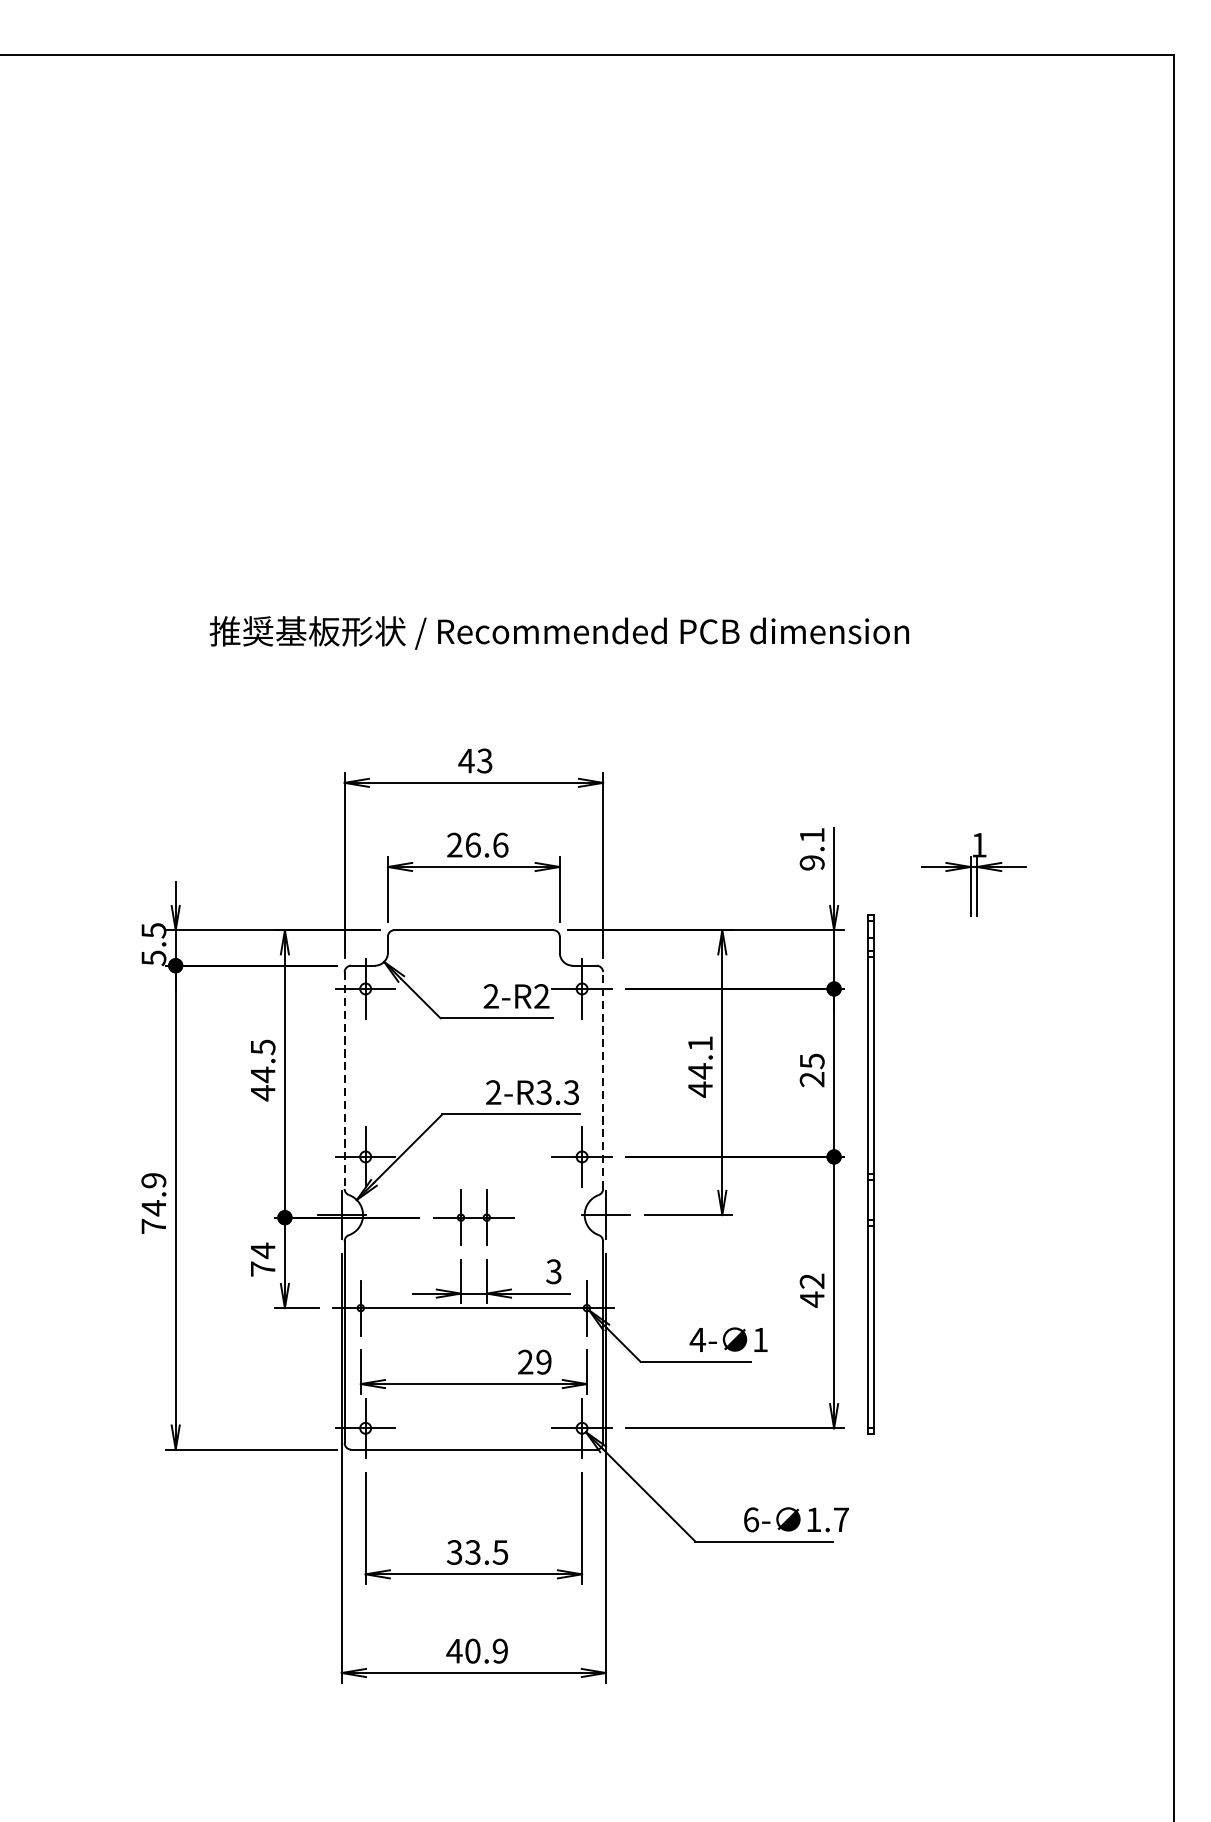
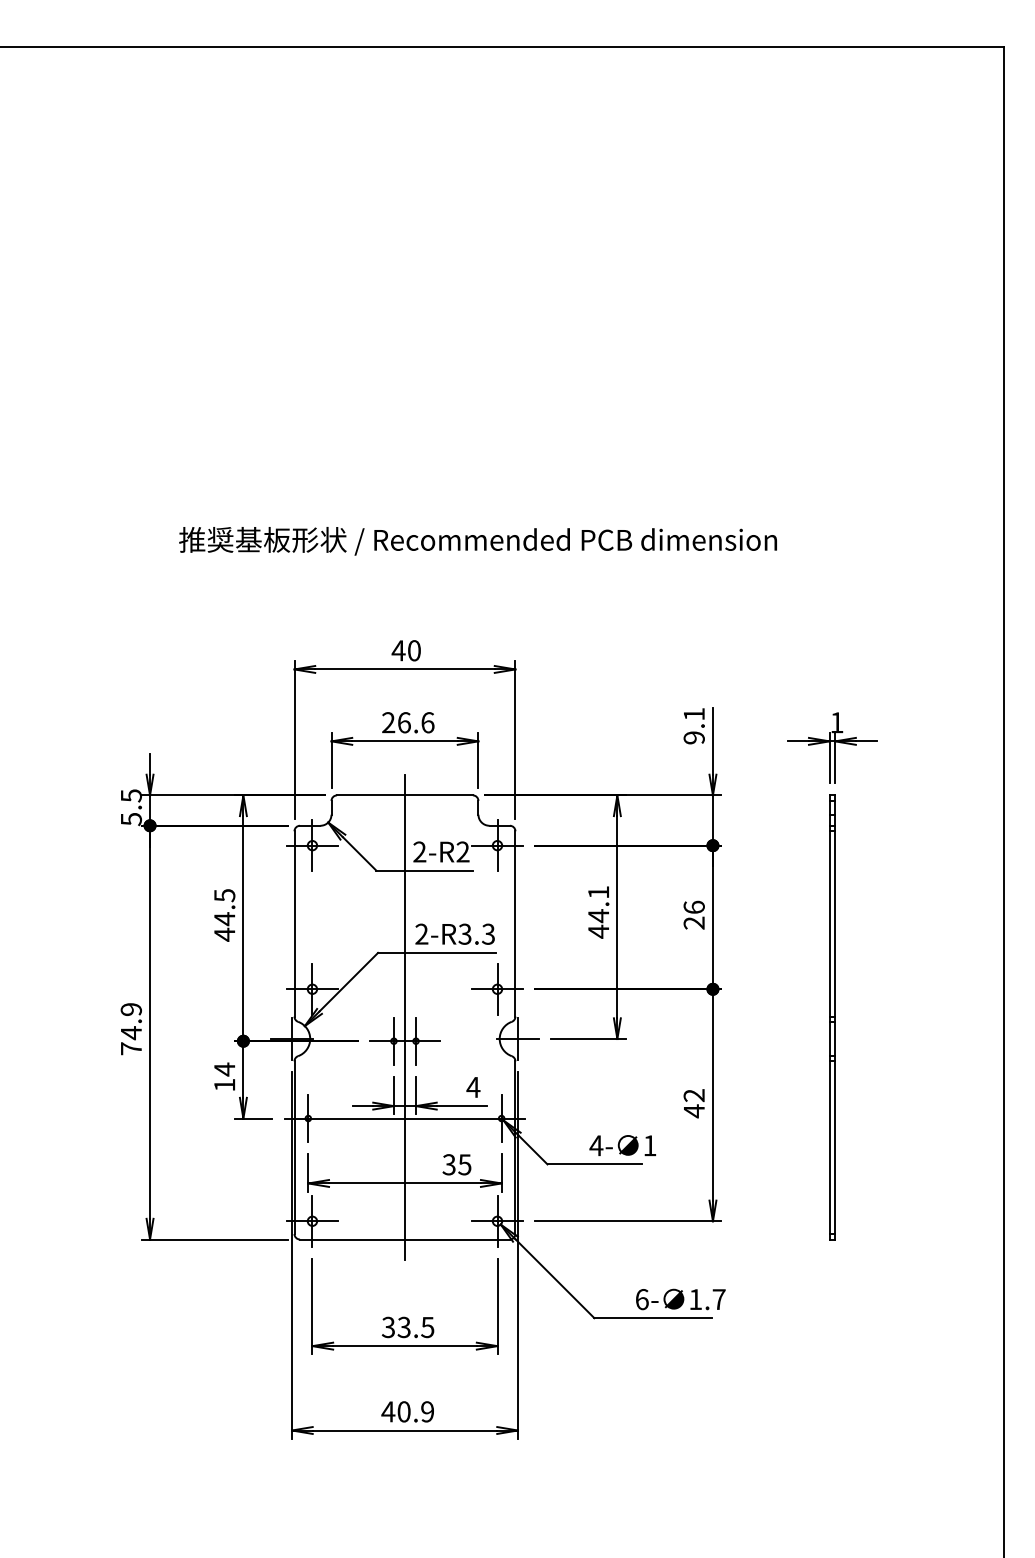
text: (483, 760) -> (413, 650), 43 -> 40
text: (811, 1061) -> (693, 907), 25 -> 26
line: (344, 1080) -> (294, 923), dashed -> solid
line: (603, 1080) -> (515, 923), dashed -> solid
part: (870, 1174) -> (832, 1017), moved
line: (473, 1189) -> (404, 1017), added
text: (262, 1268) -> (224, 1084), 74 -> 14
text: (554, 1271) -> (473, 1087), 3 -> 4
text: (534, 1361) -> (456, 1164), 29 -> 35

